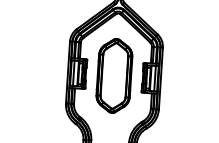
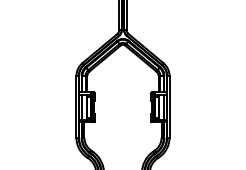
part: (113, 76) -> (122, 107), removed

